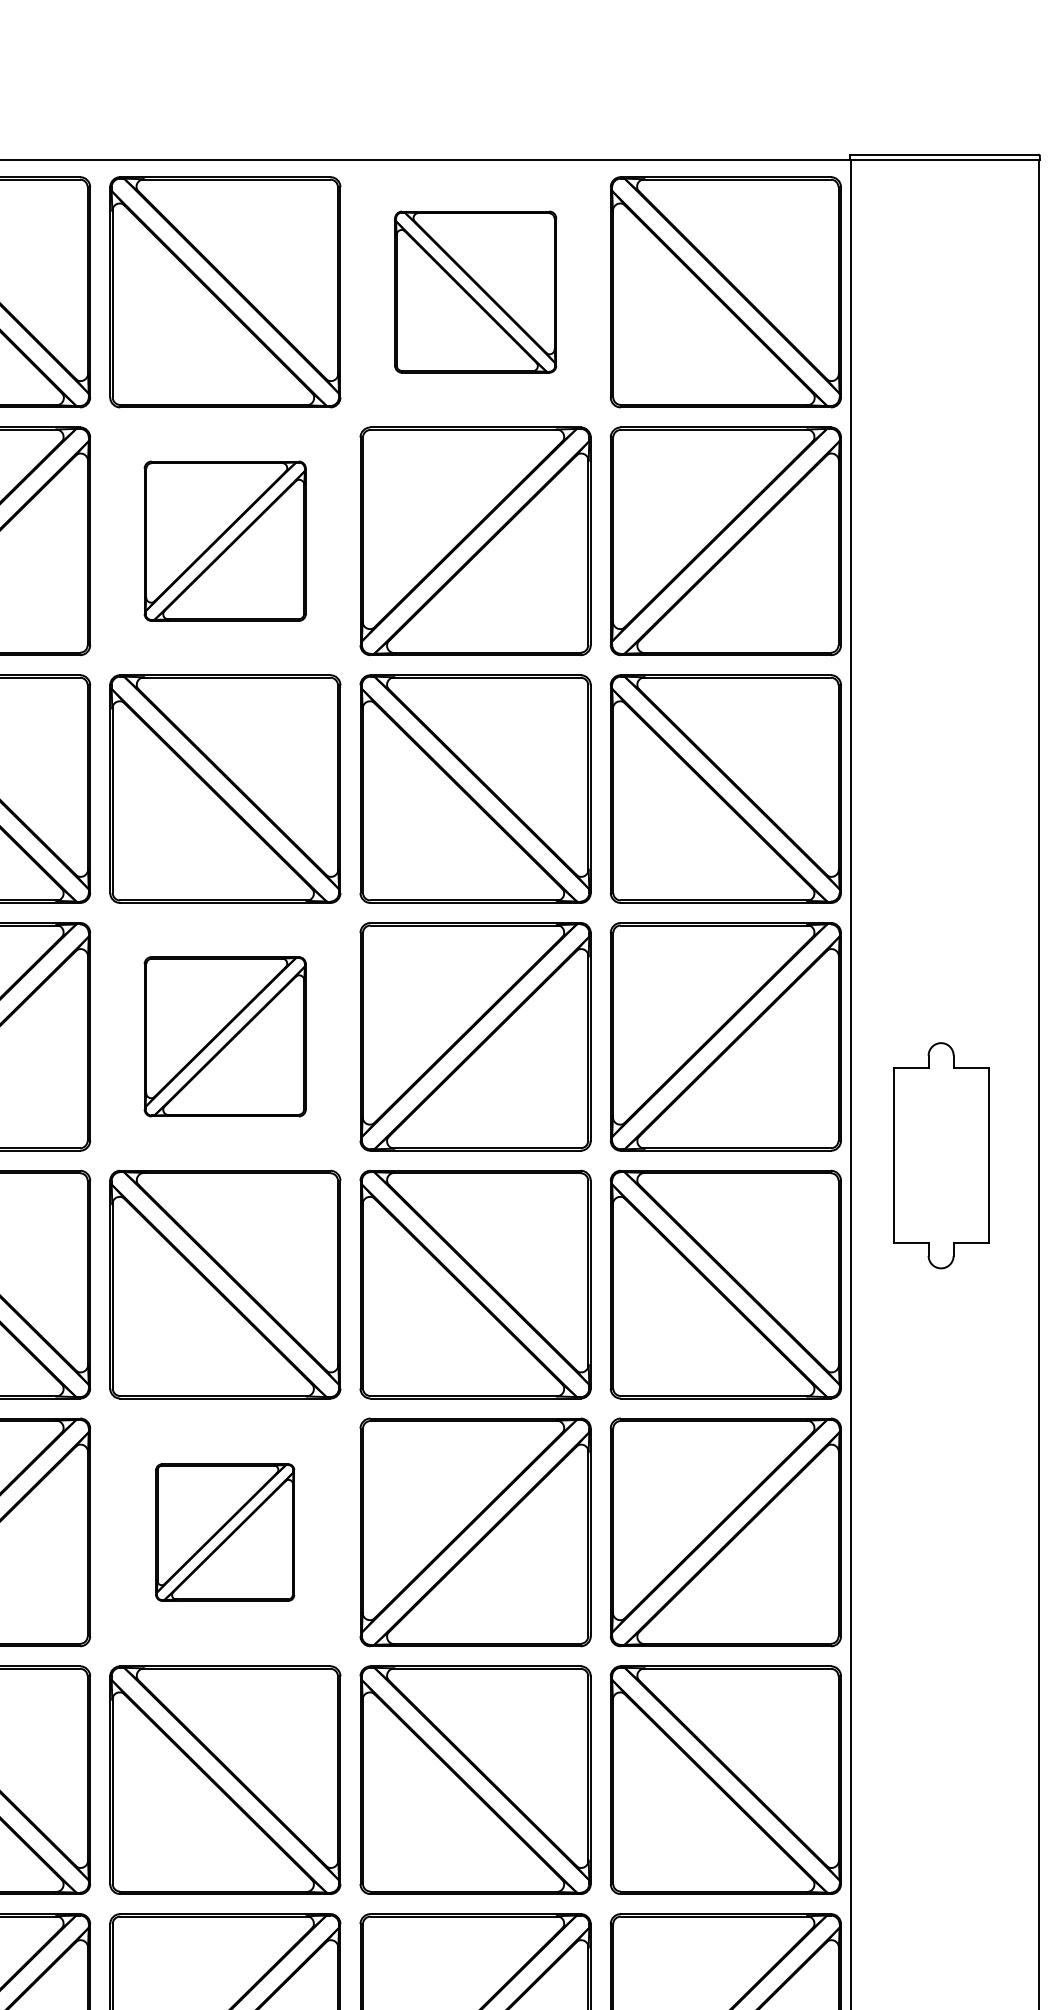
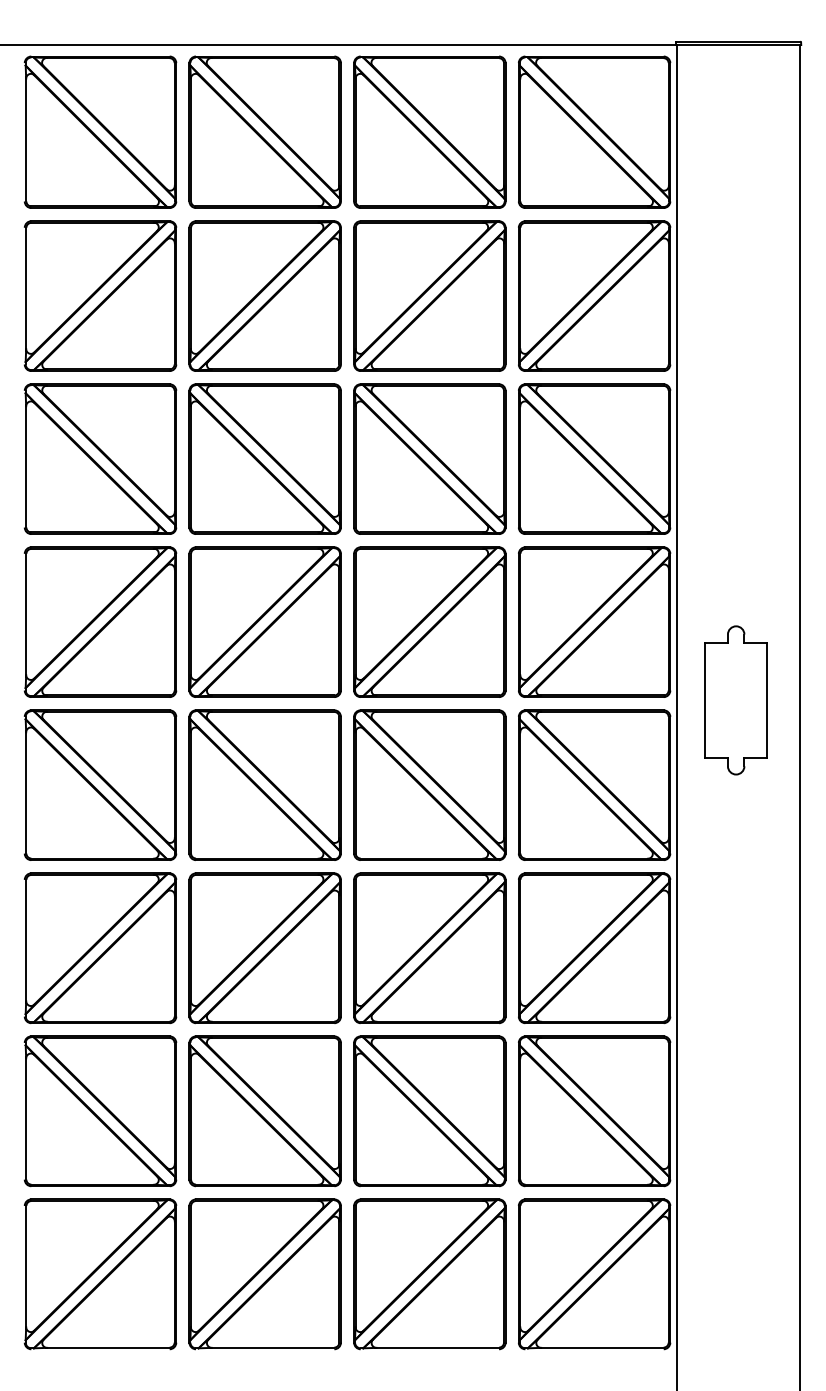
part: (475, 291) -> (429, 131), size x1.43
part: (224, 540) -> (264, 295), size x1.43
part: (224, 1035) -> (264, 621), size x1.43
part: (224, 1532) -> (264, 948), size x1.67

